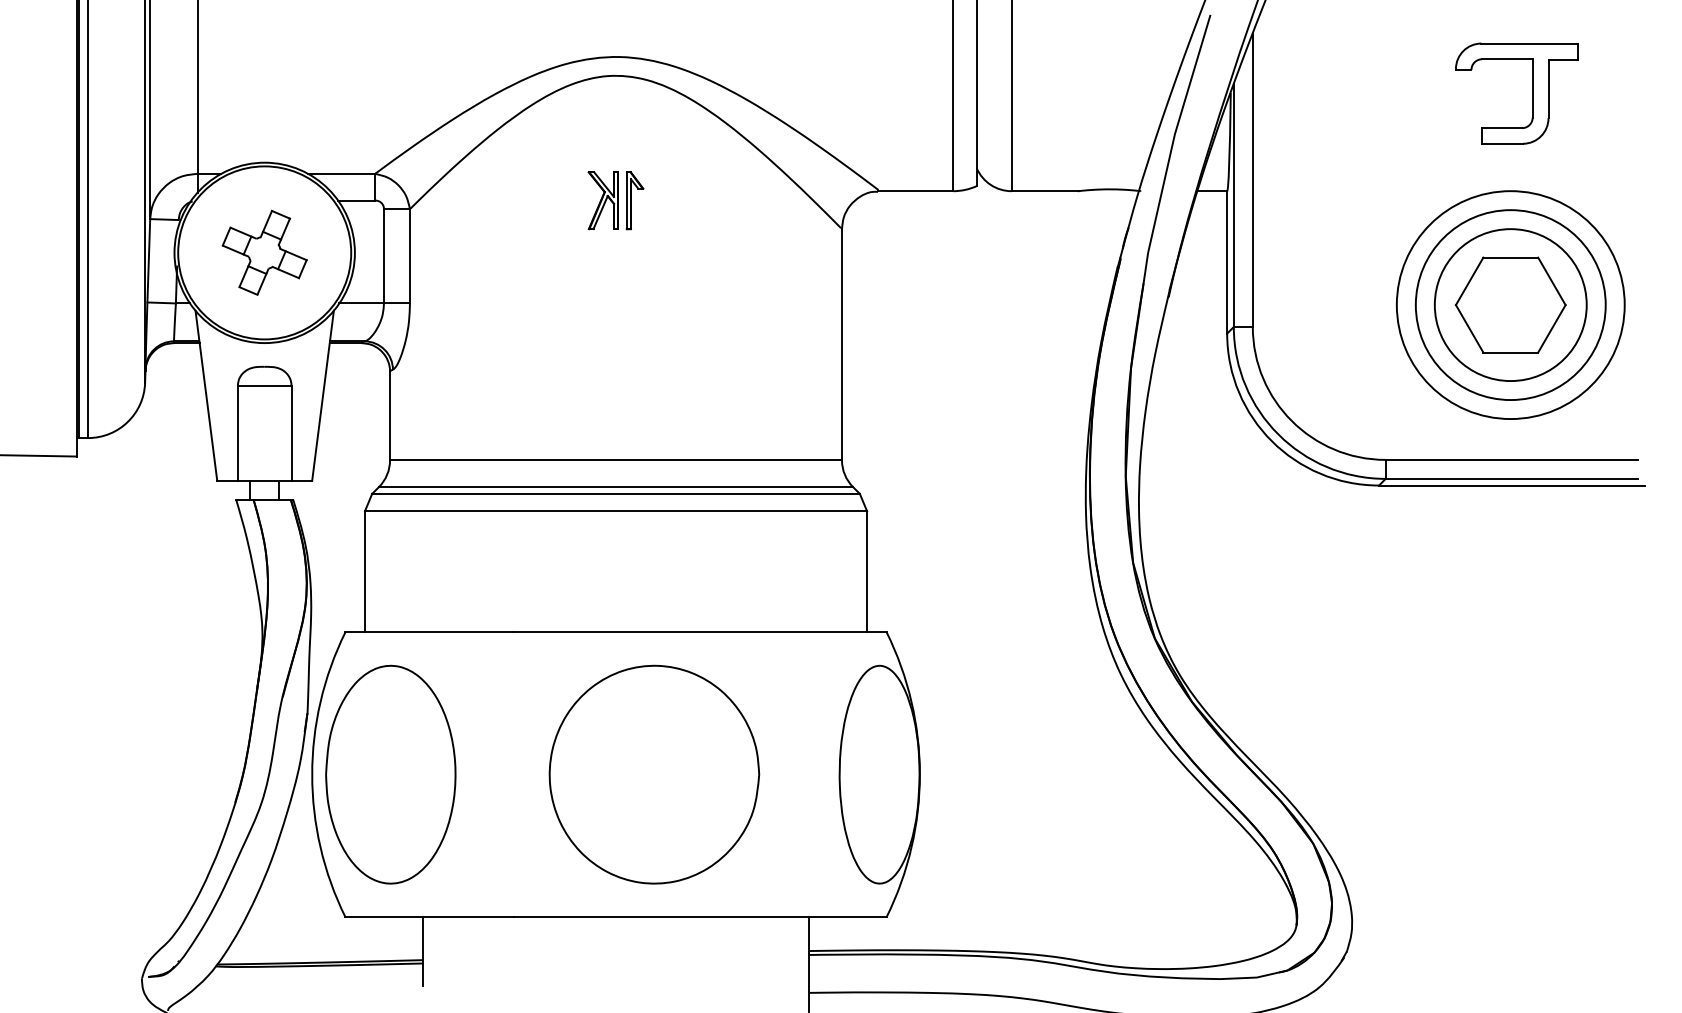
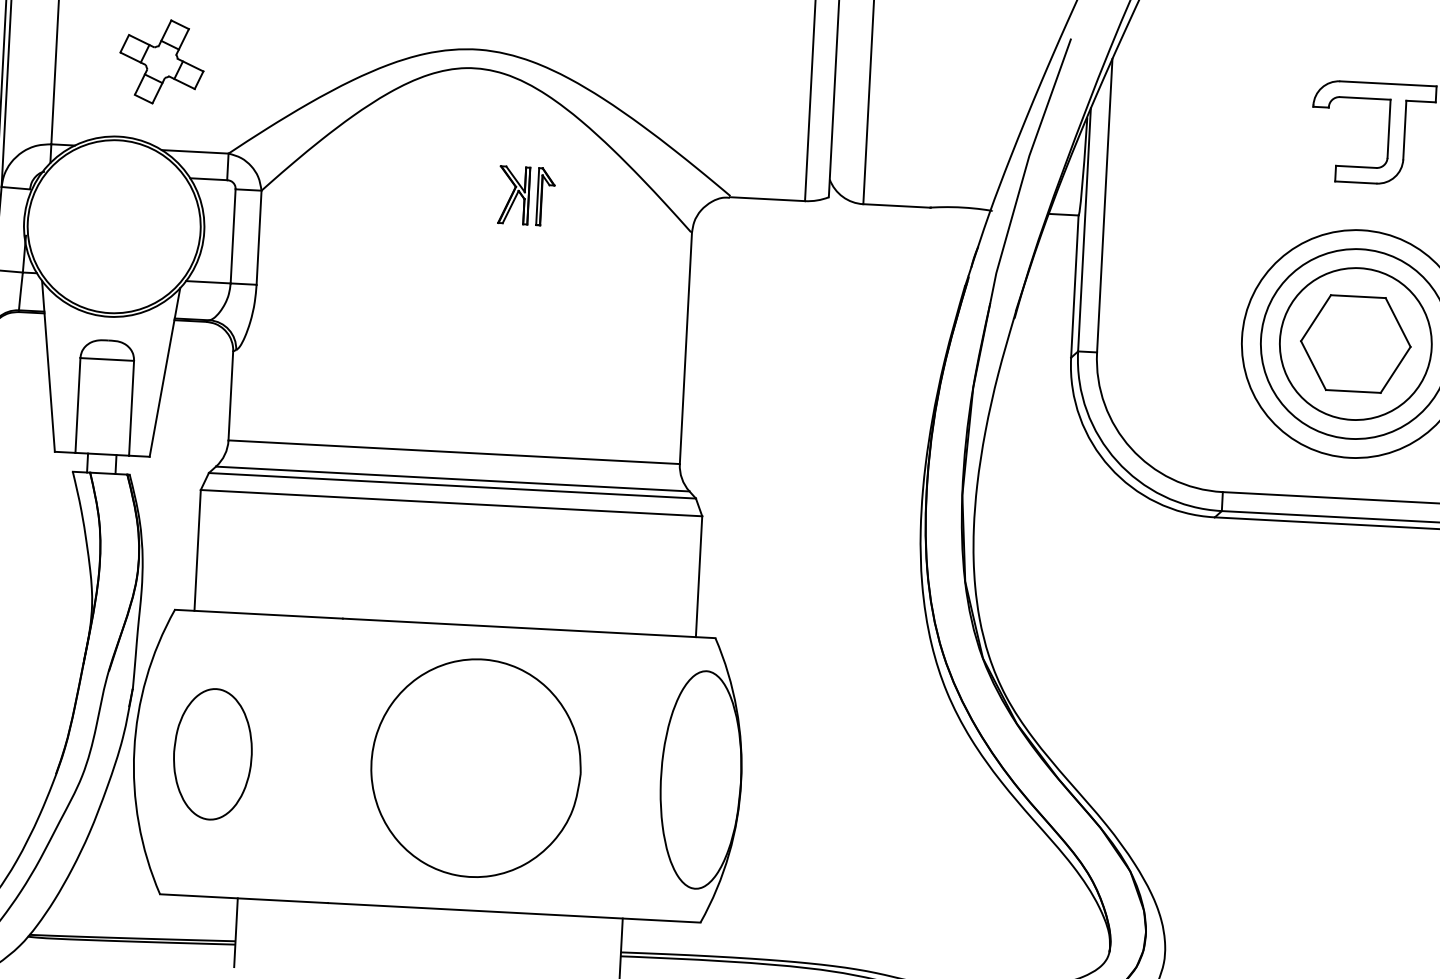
part: (615, 200) -> (526, 195), moved
part: (264, 252) -> (161, 61), moved
part: (390, 774) -> (212, 754), size x0.6

